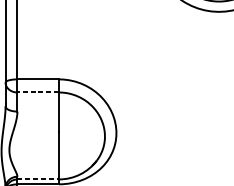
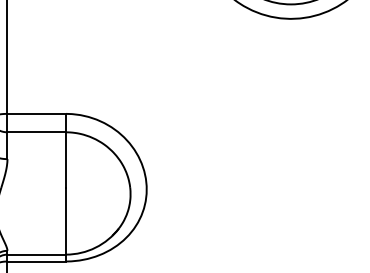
line: (38, 92) -> (36, 132), dashed -> solid
line: (38, 179) -> (37, 254), dashed -> solid

